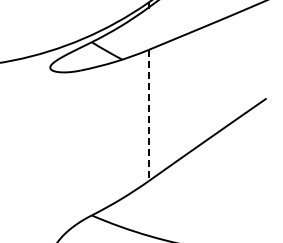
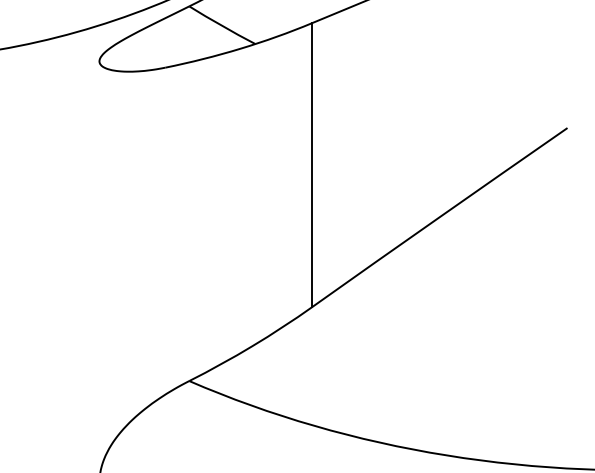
line: (148, 115) -> (311, 164), dashed -> solid

